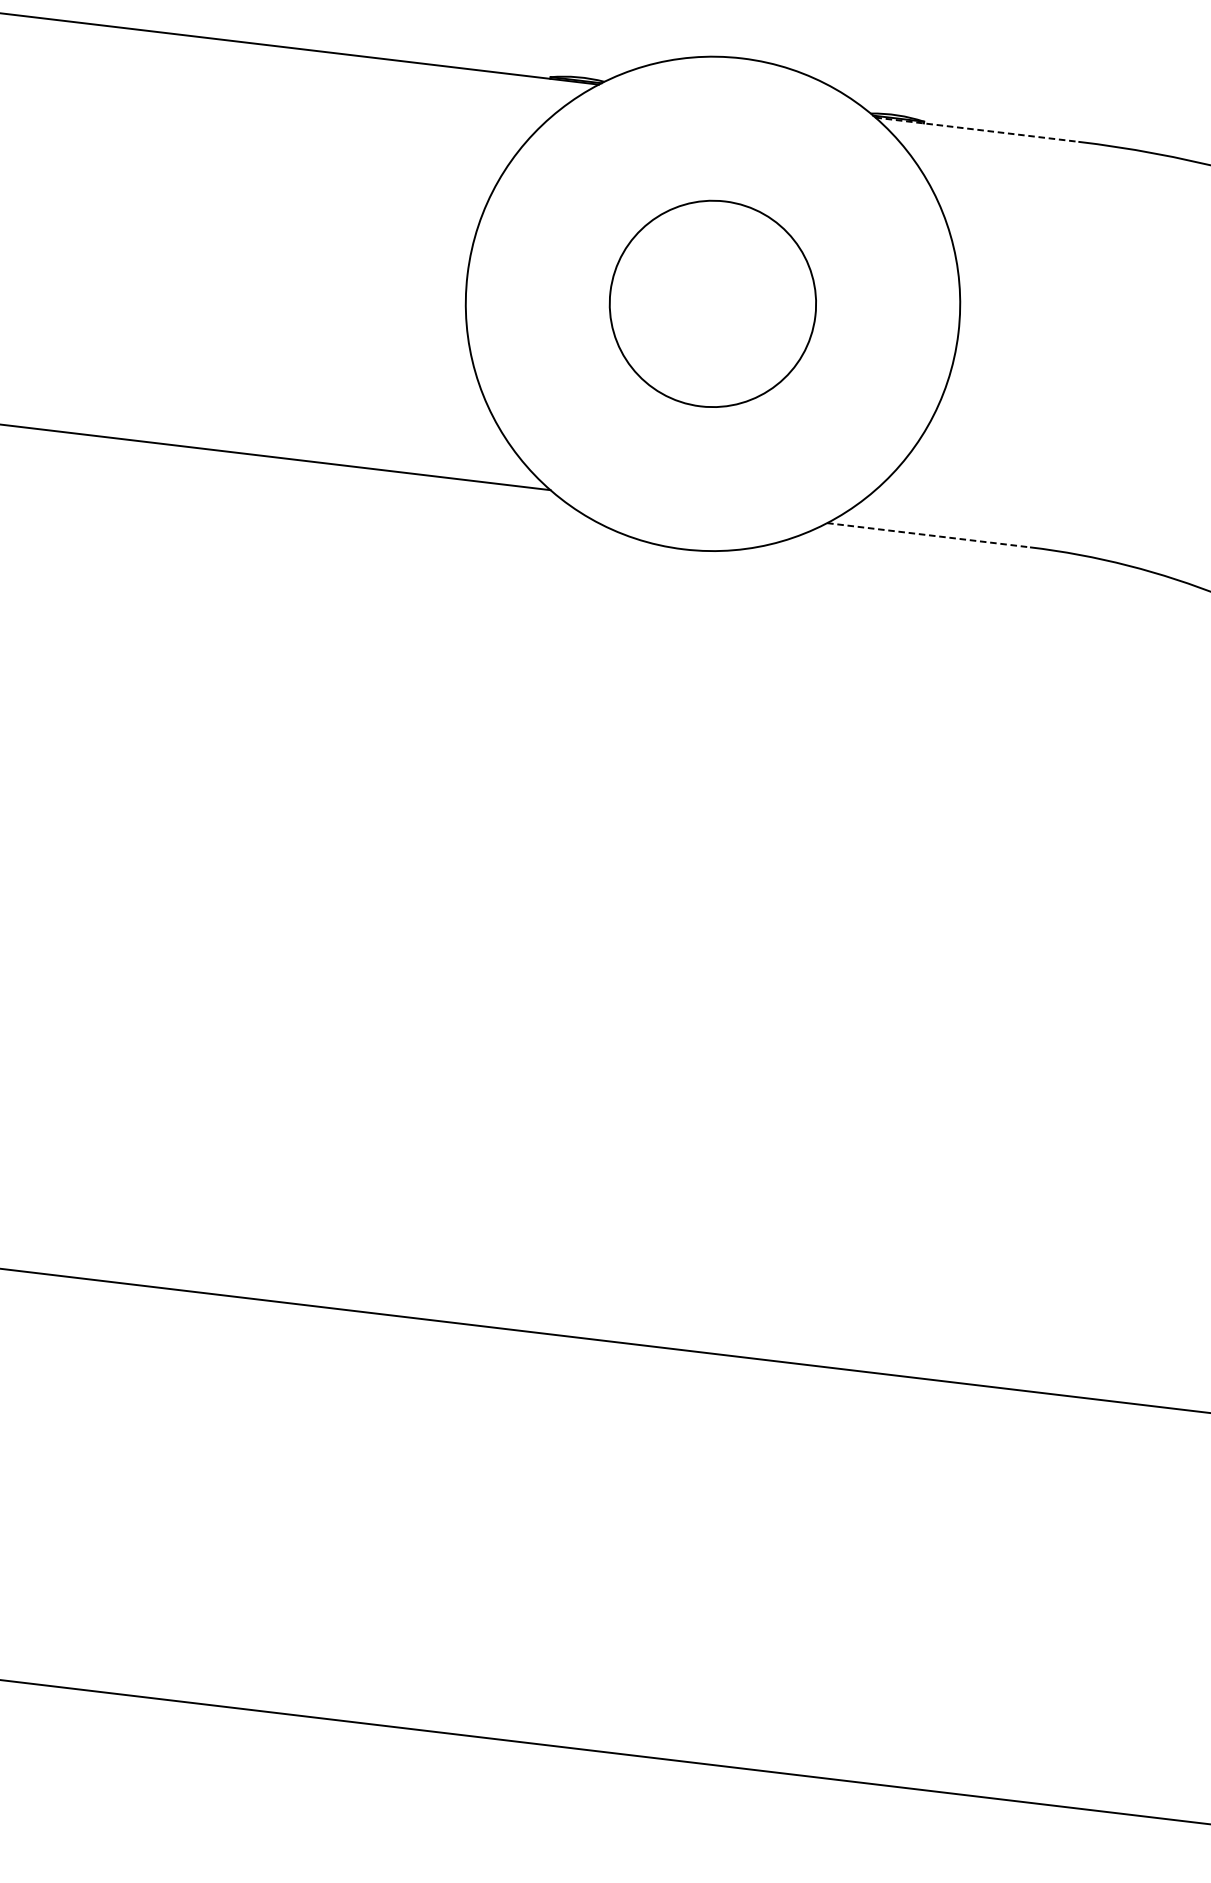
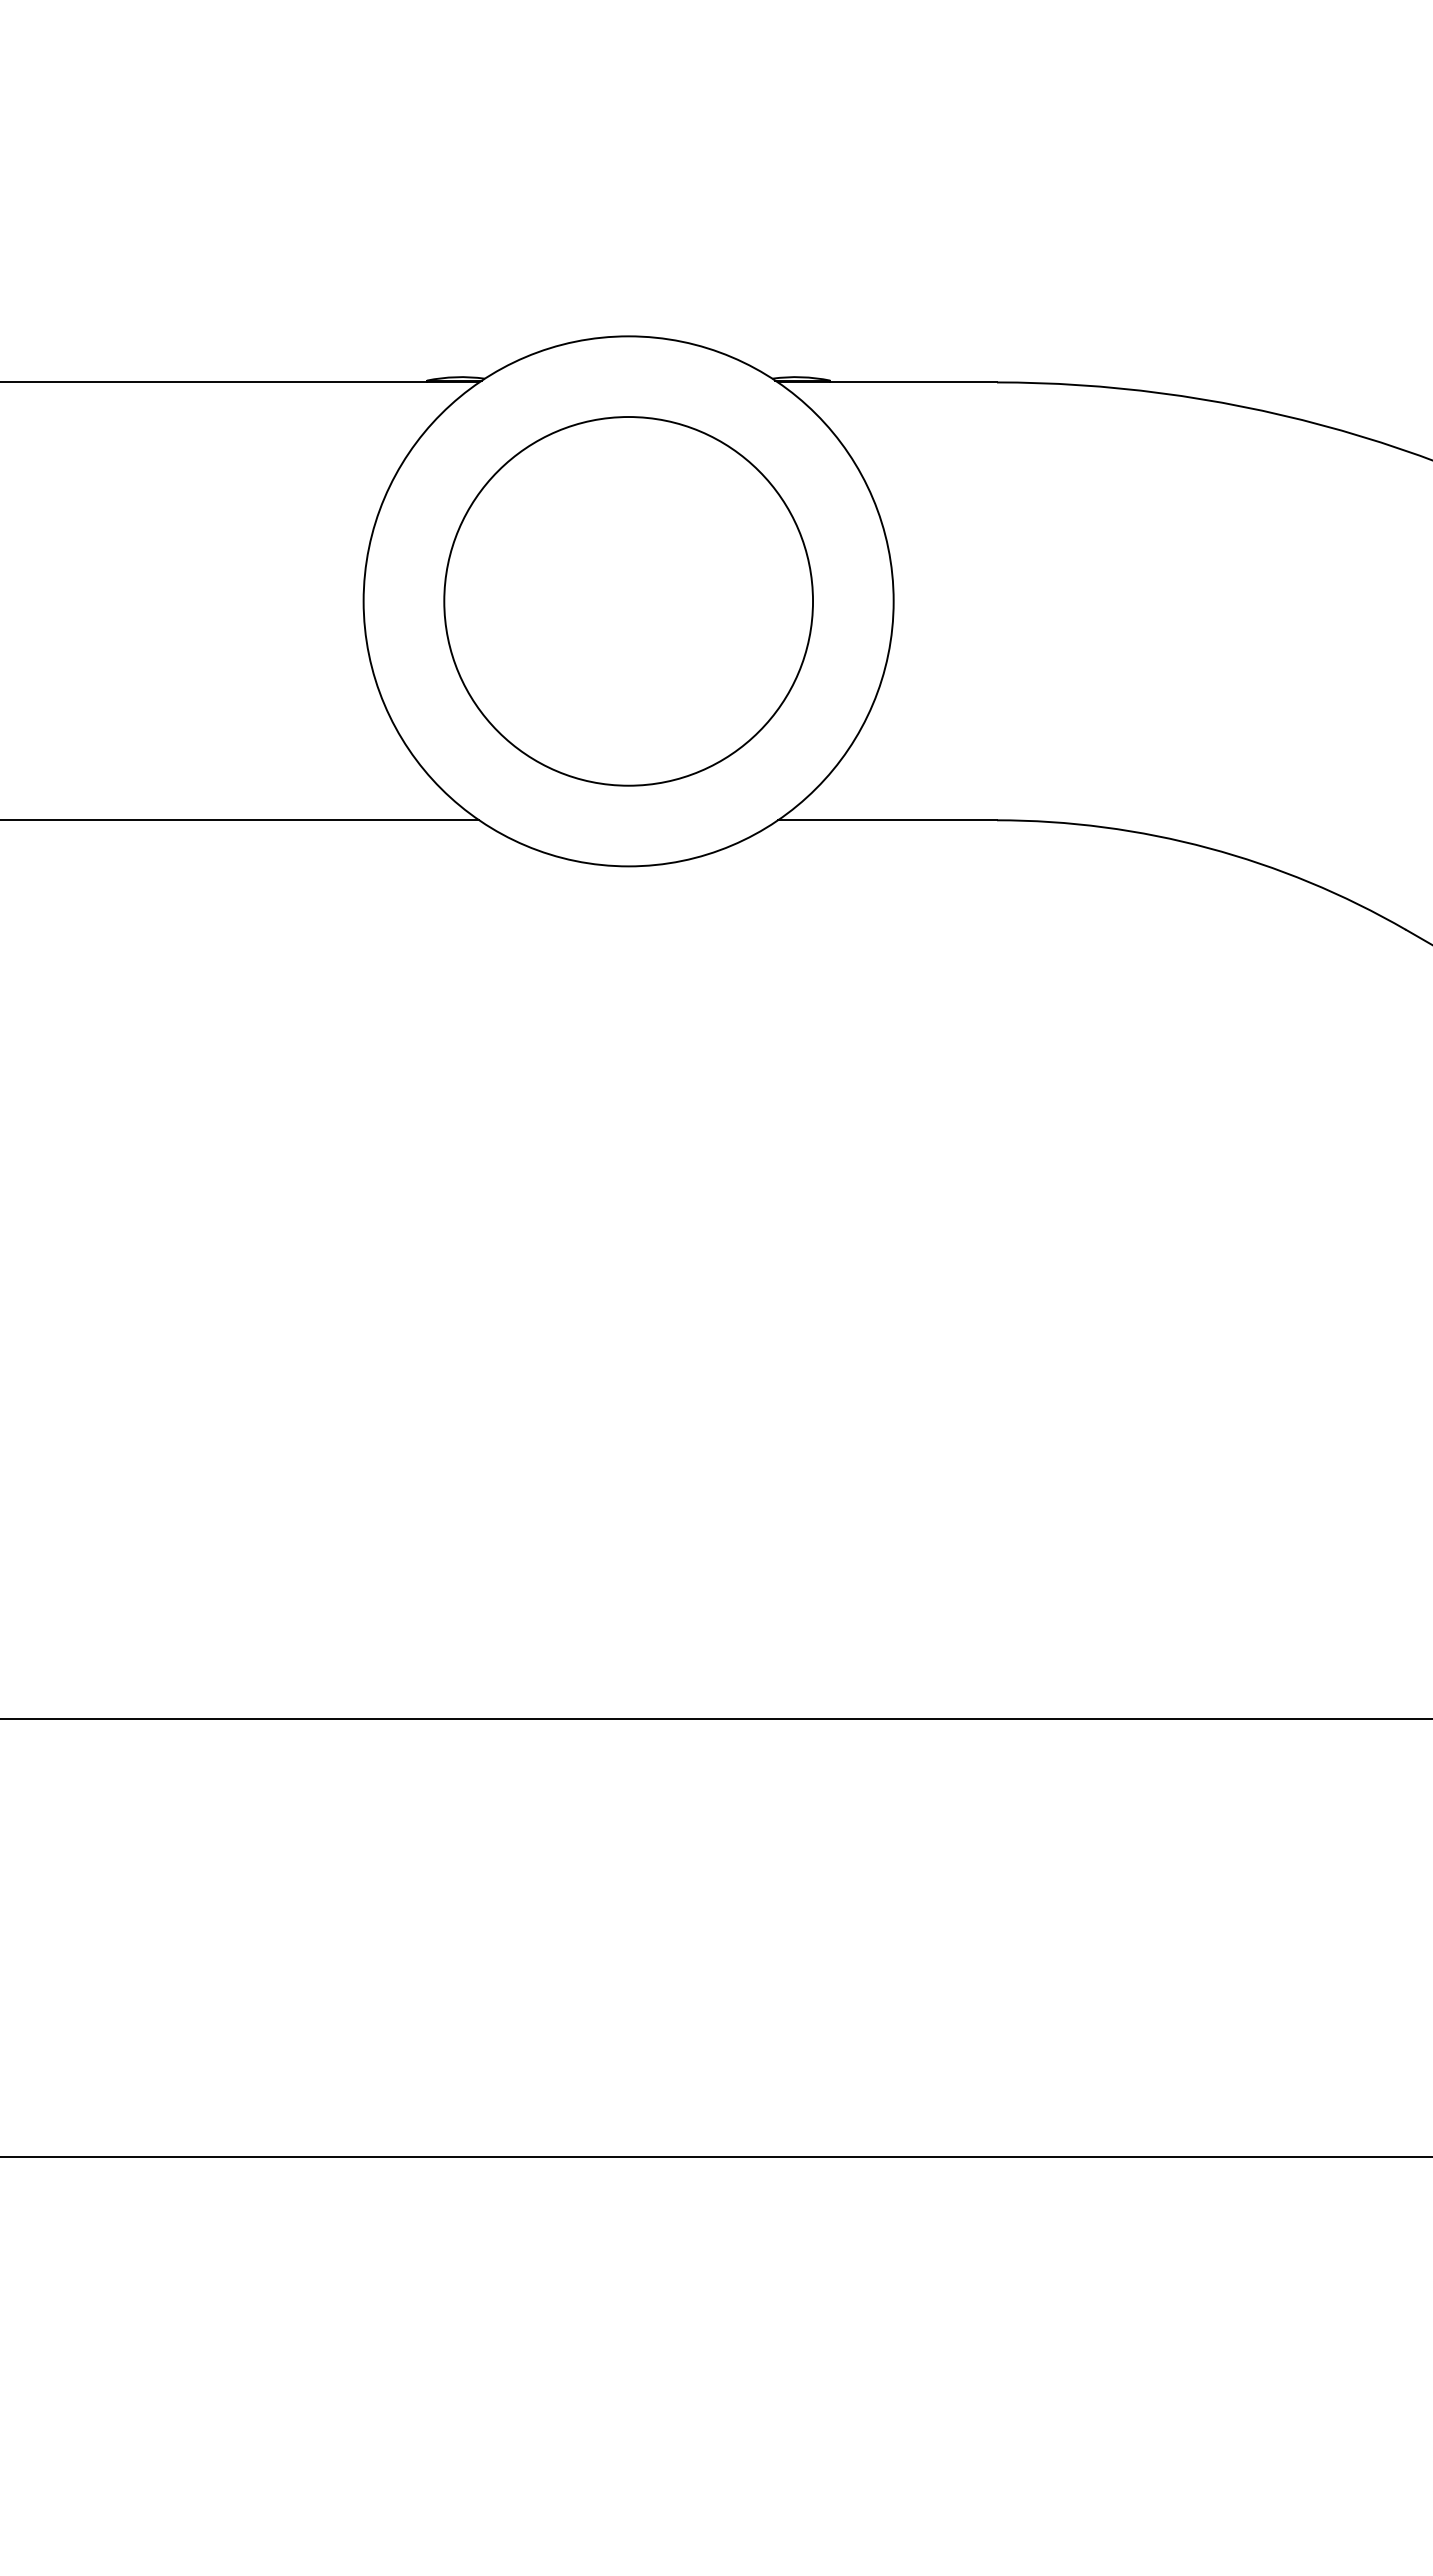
line: (976, 129) -> (887, 382), dashed -> solid
circle: (712, 303) -> (628, 601), size x1.67
line: (928, 535) -> (887, 820), dashed -> solid

